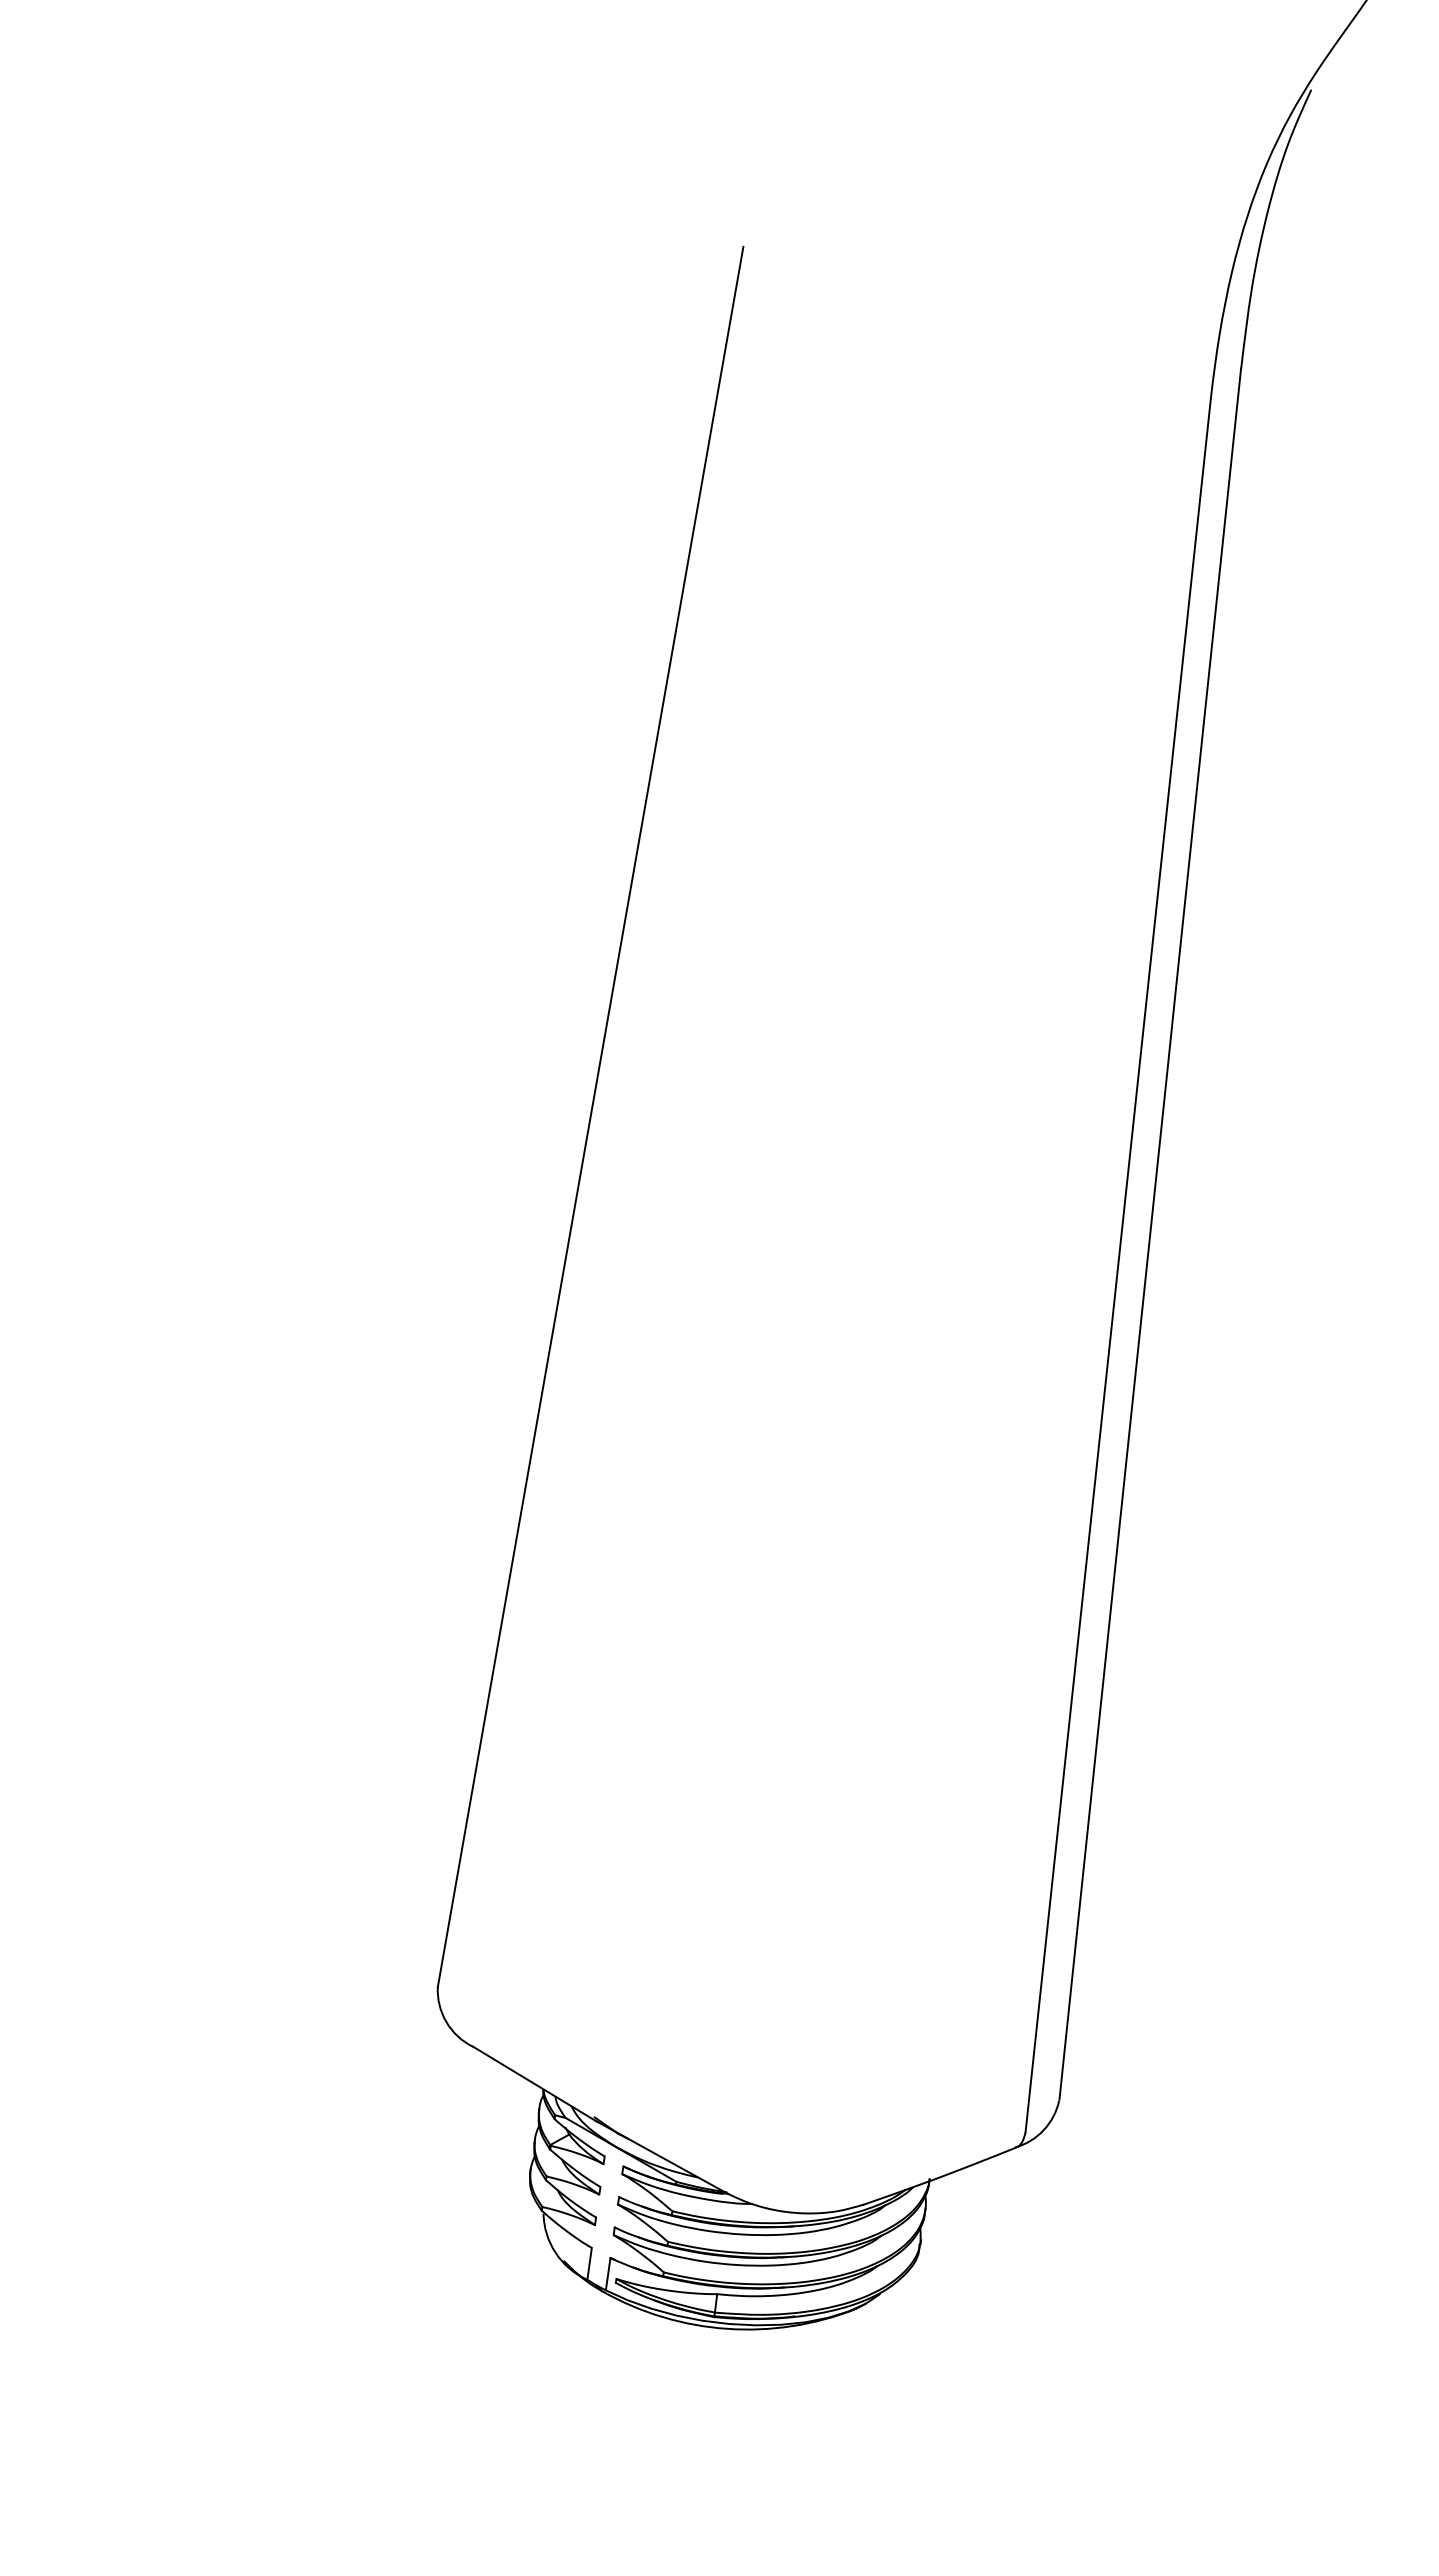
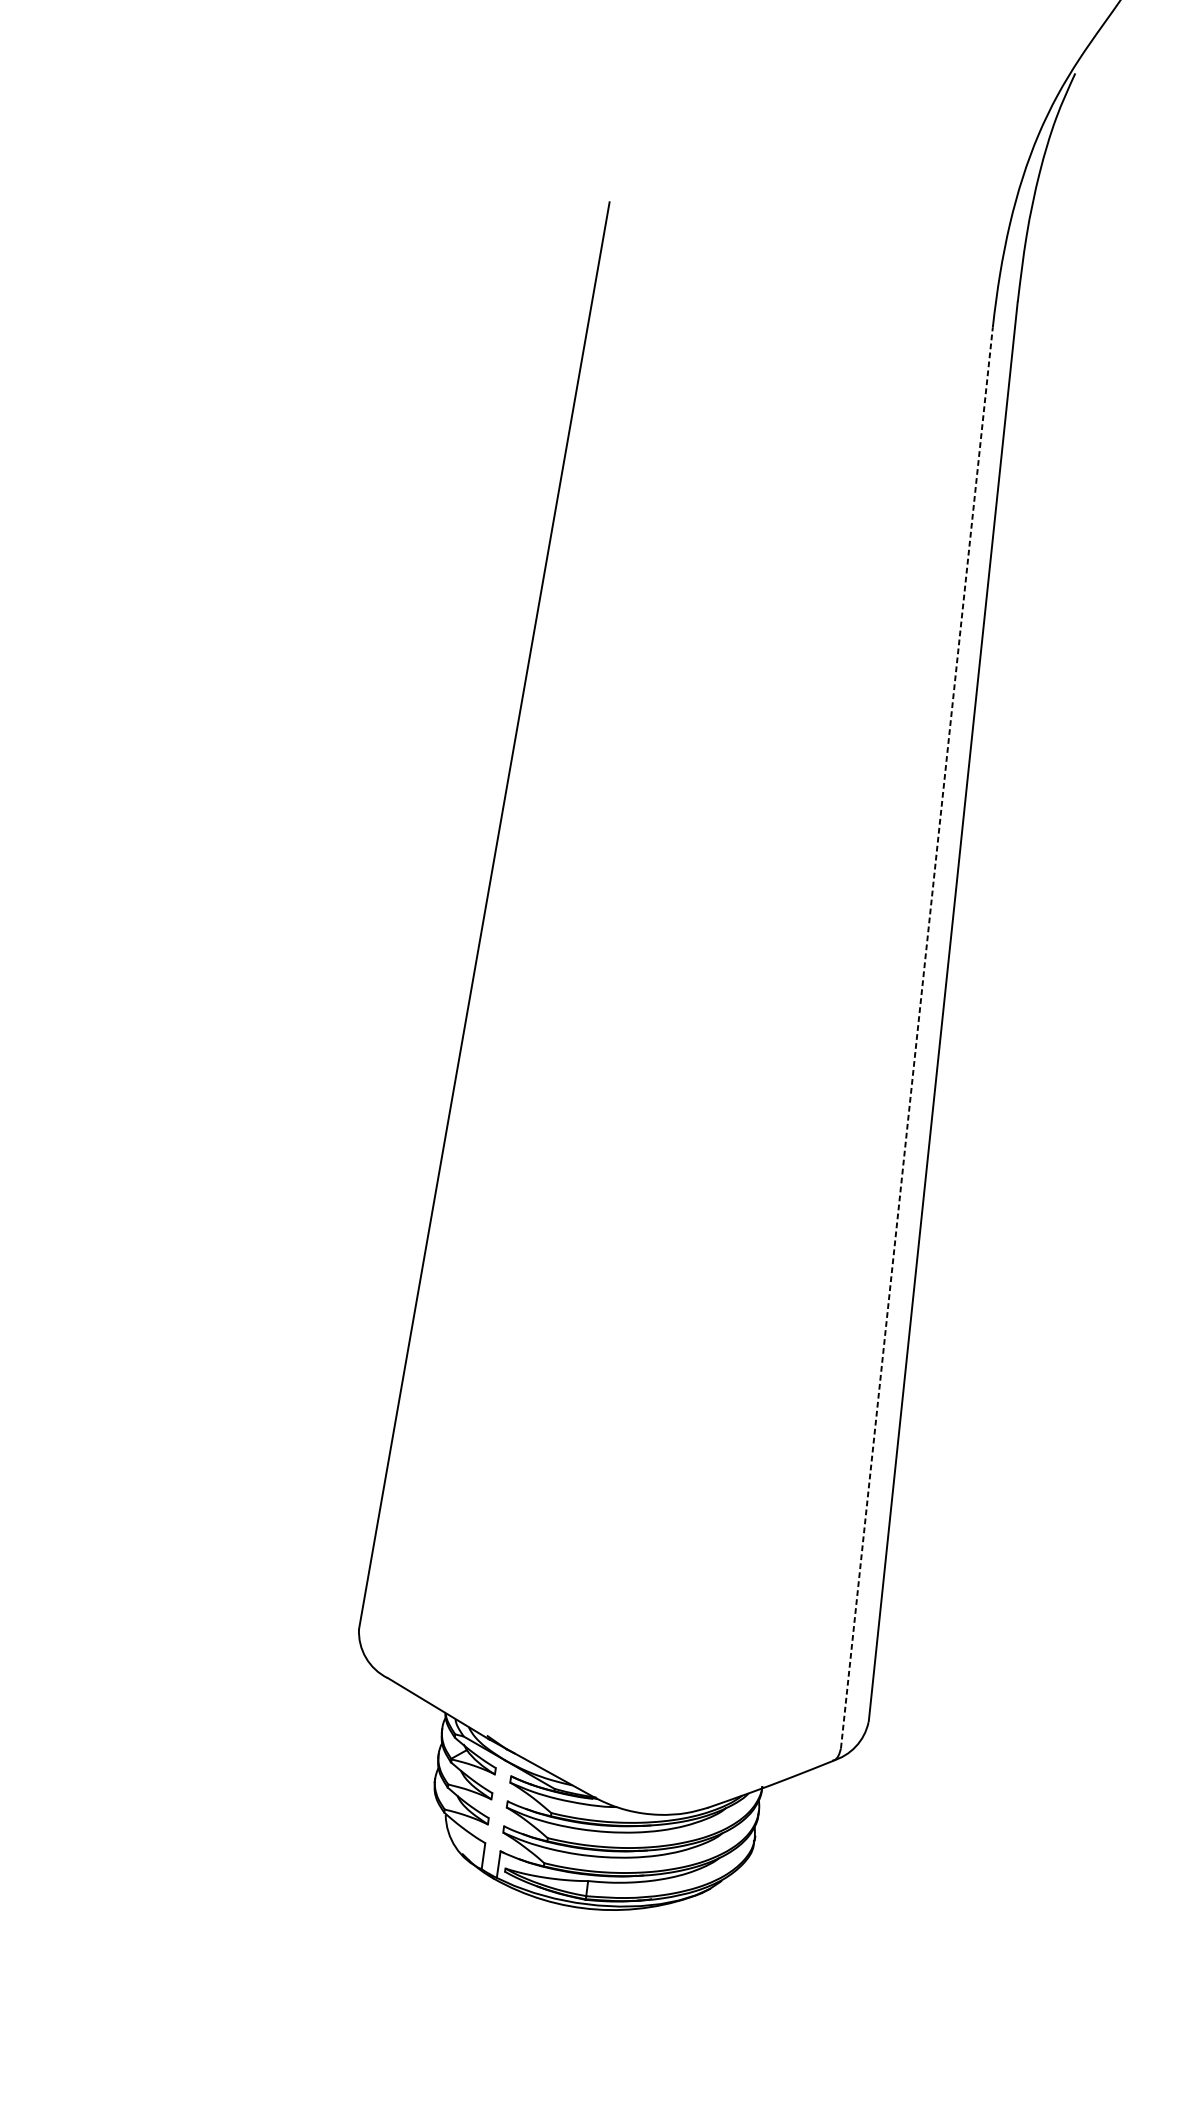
line: (1118, 1265) -> (917, 1037), solid -> dashed

